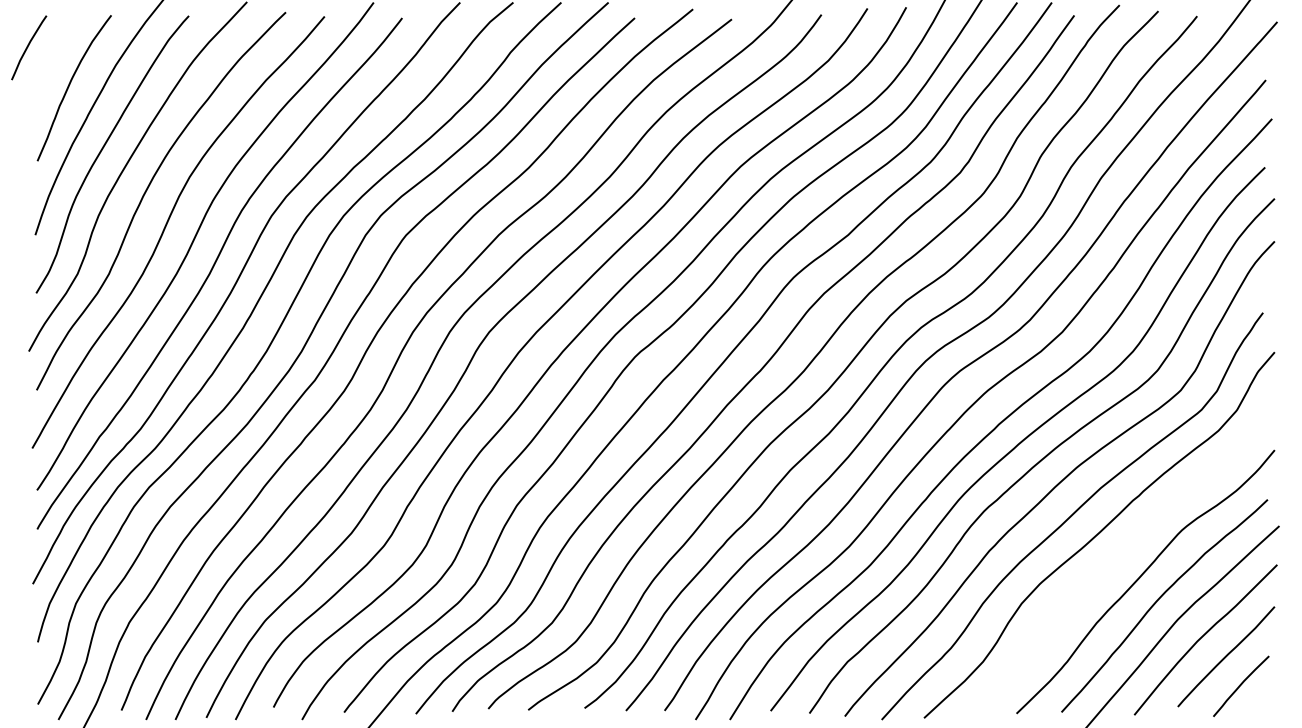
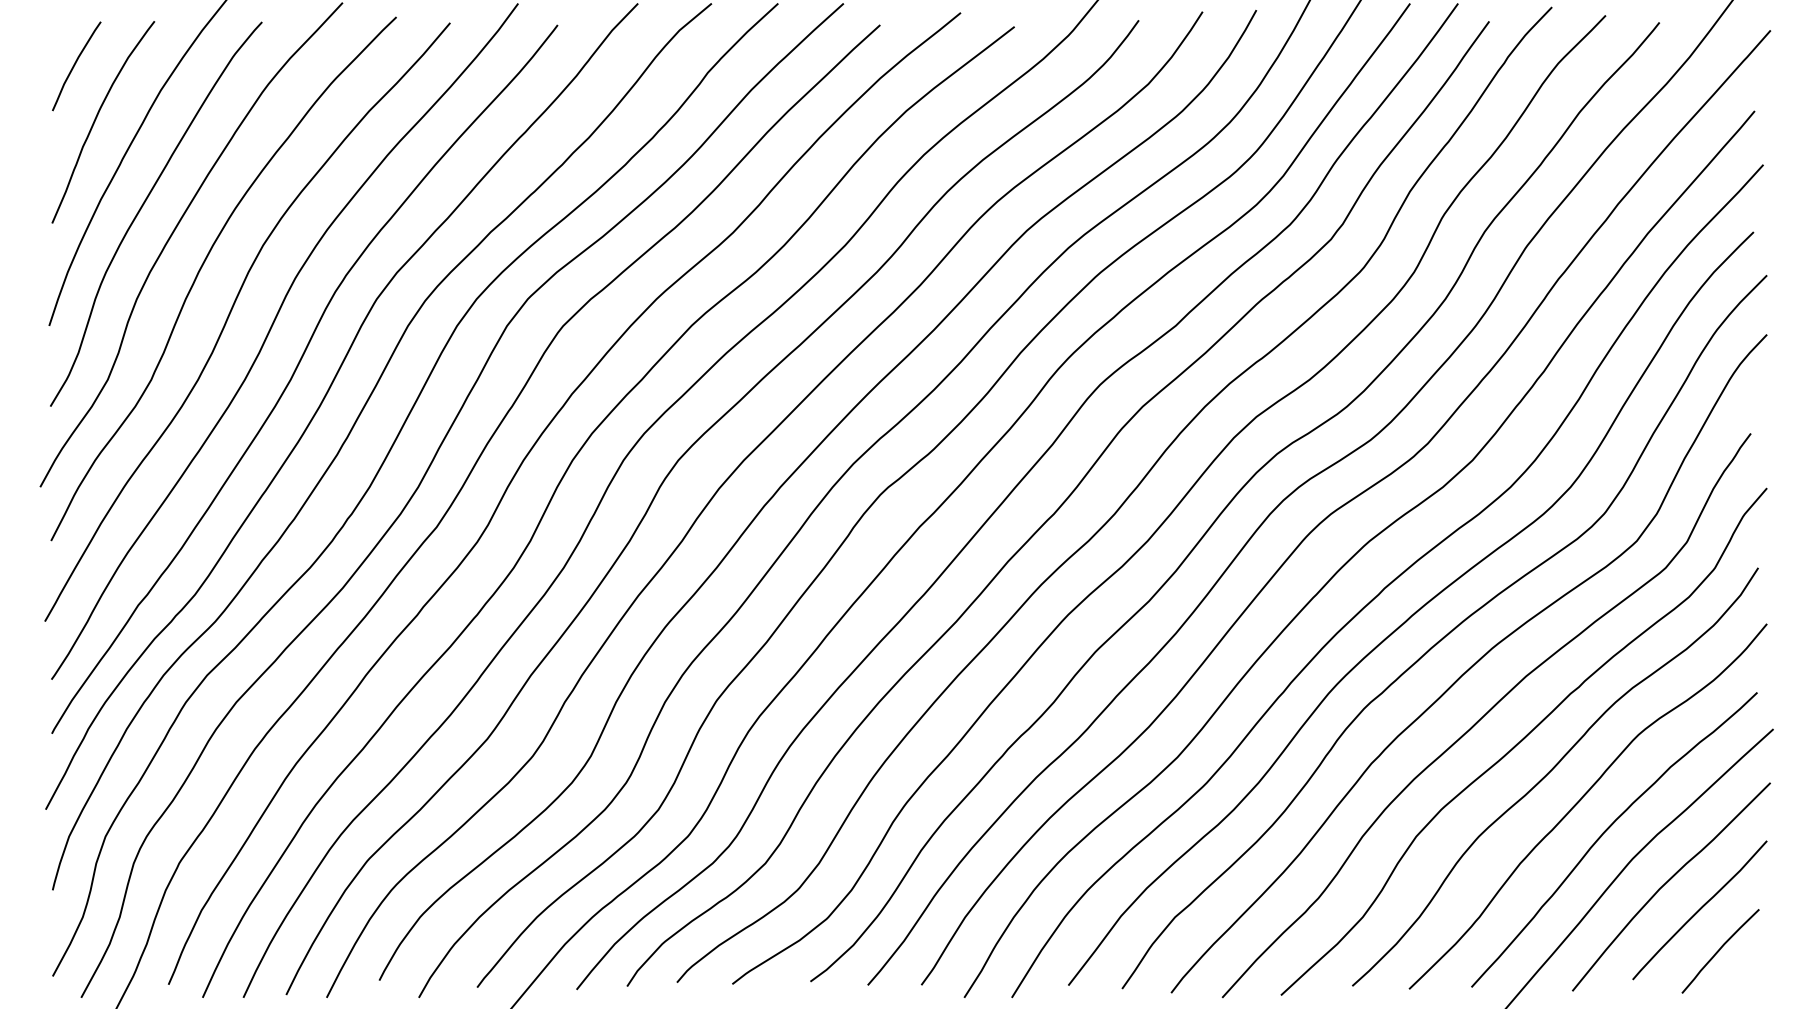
curve: (28, 47) -> (75, 65), moved
curve: (1119, 556) -> (1551, 771), added

